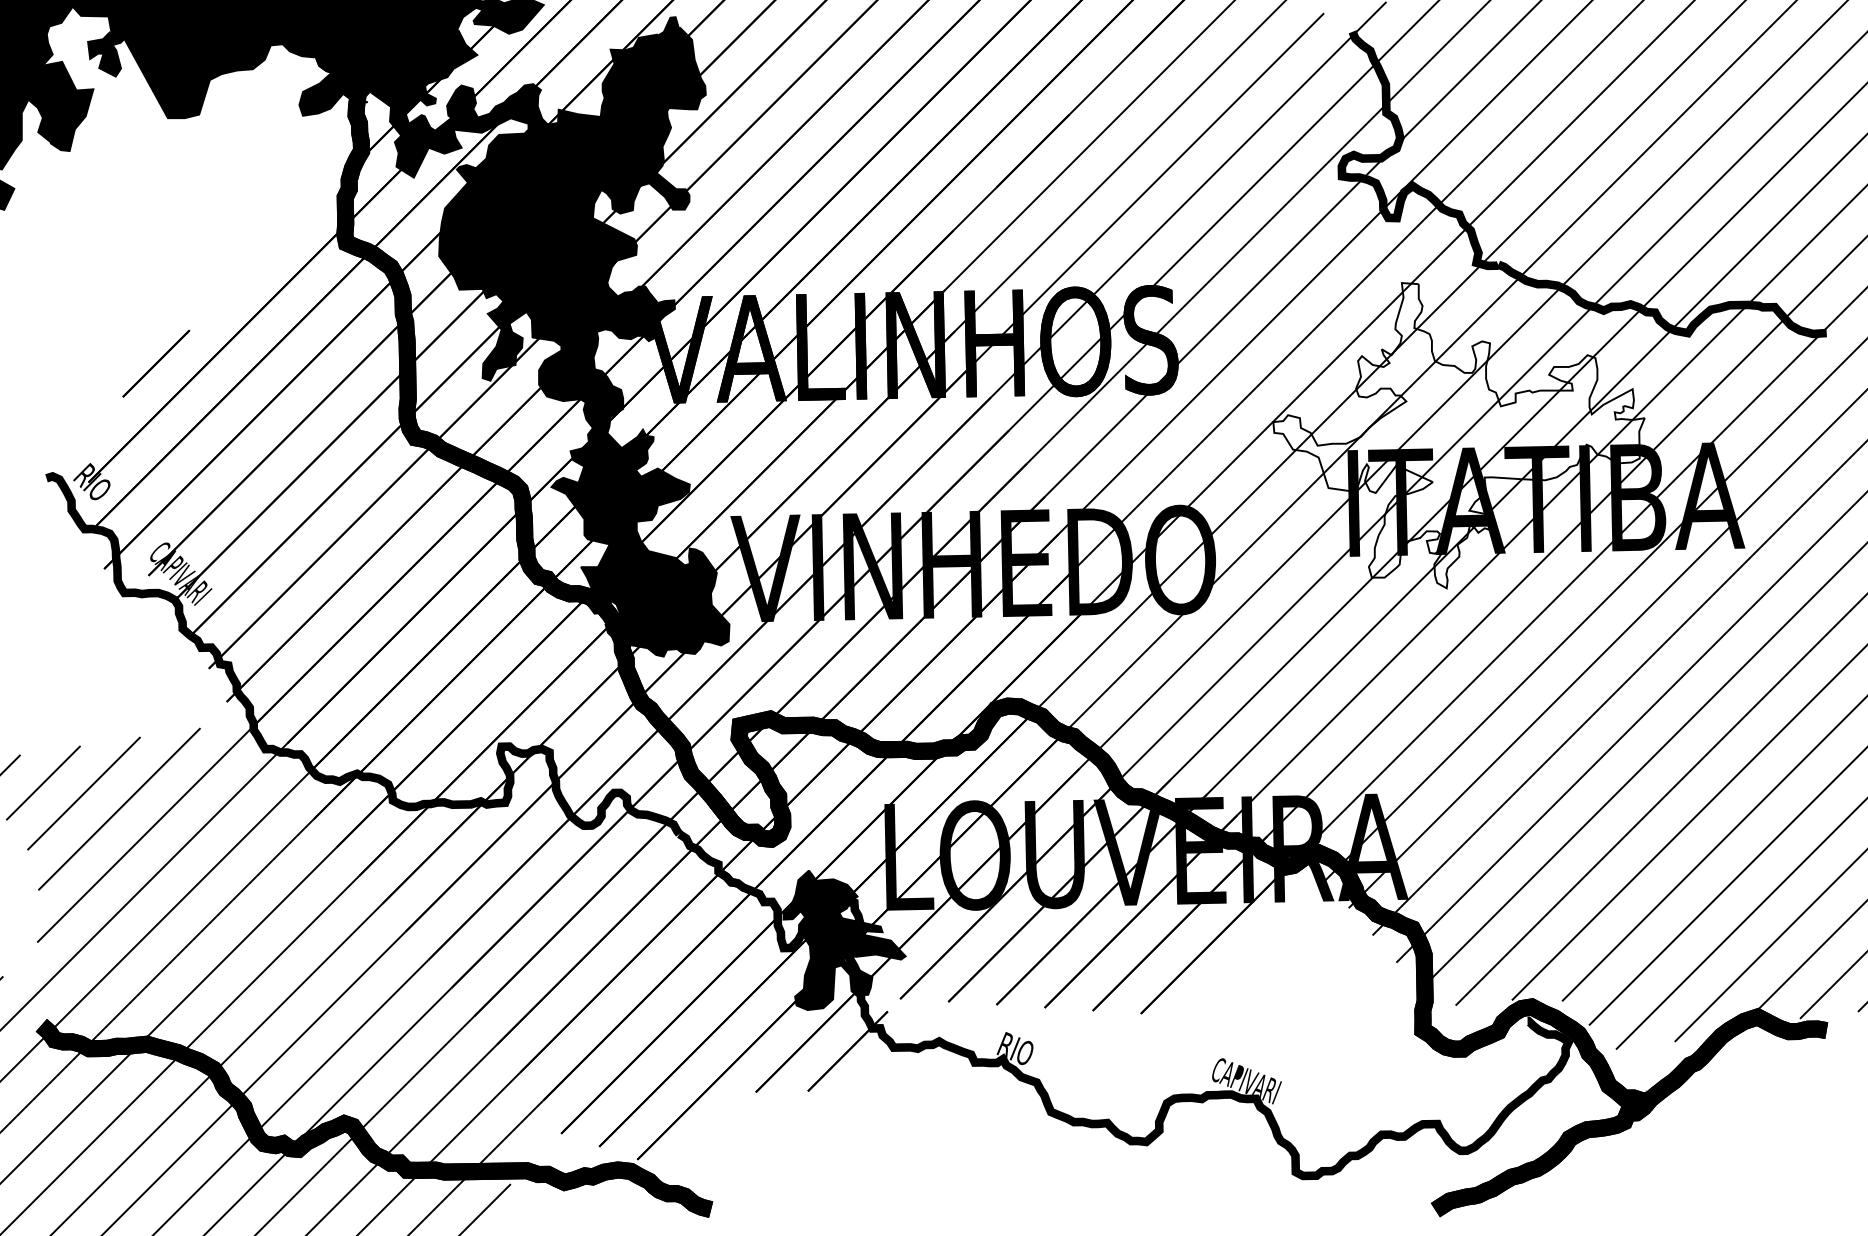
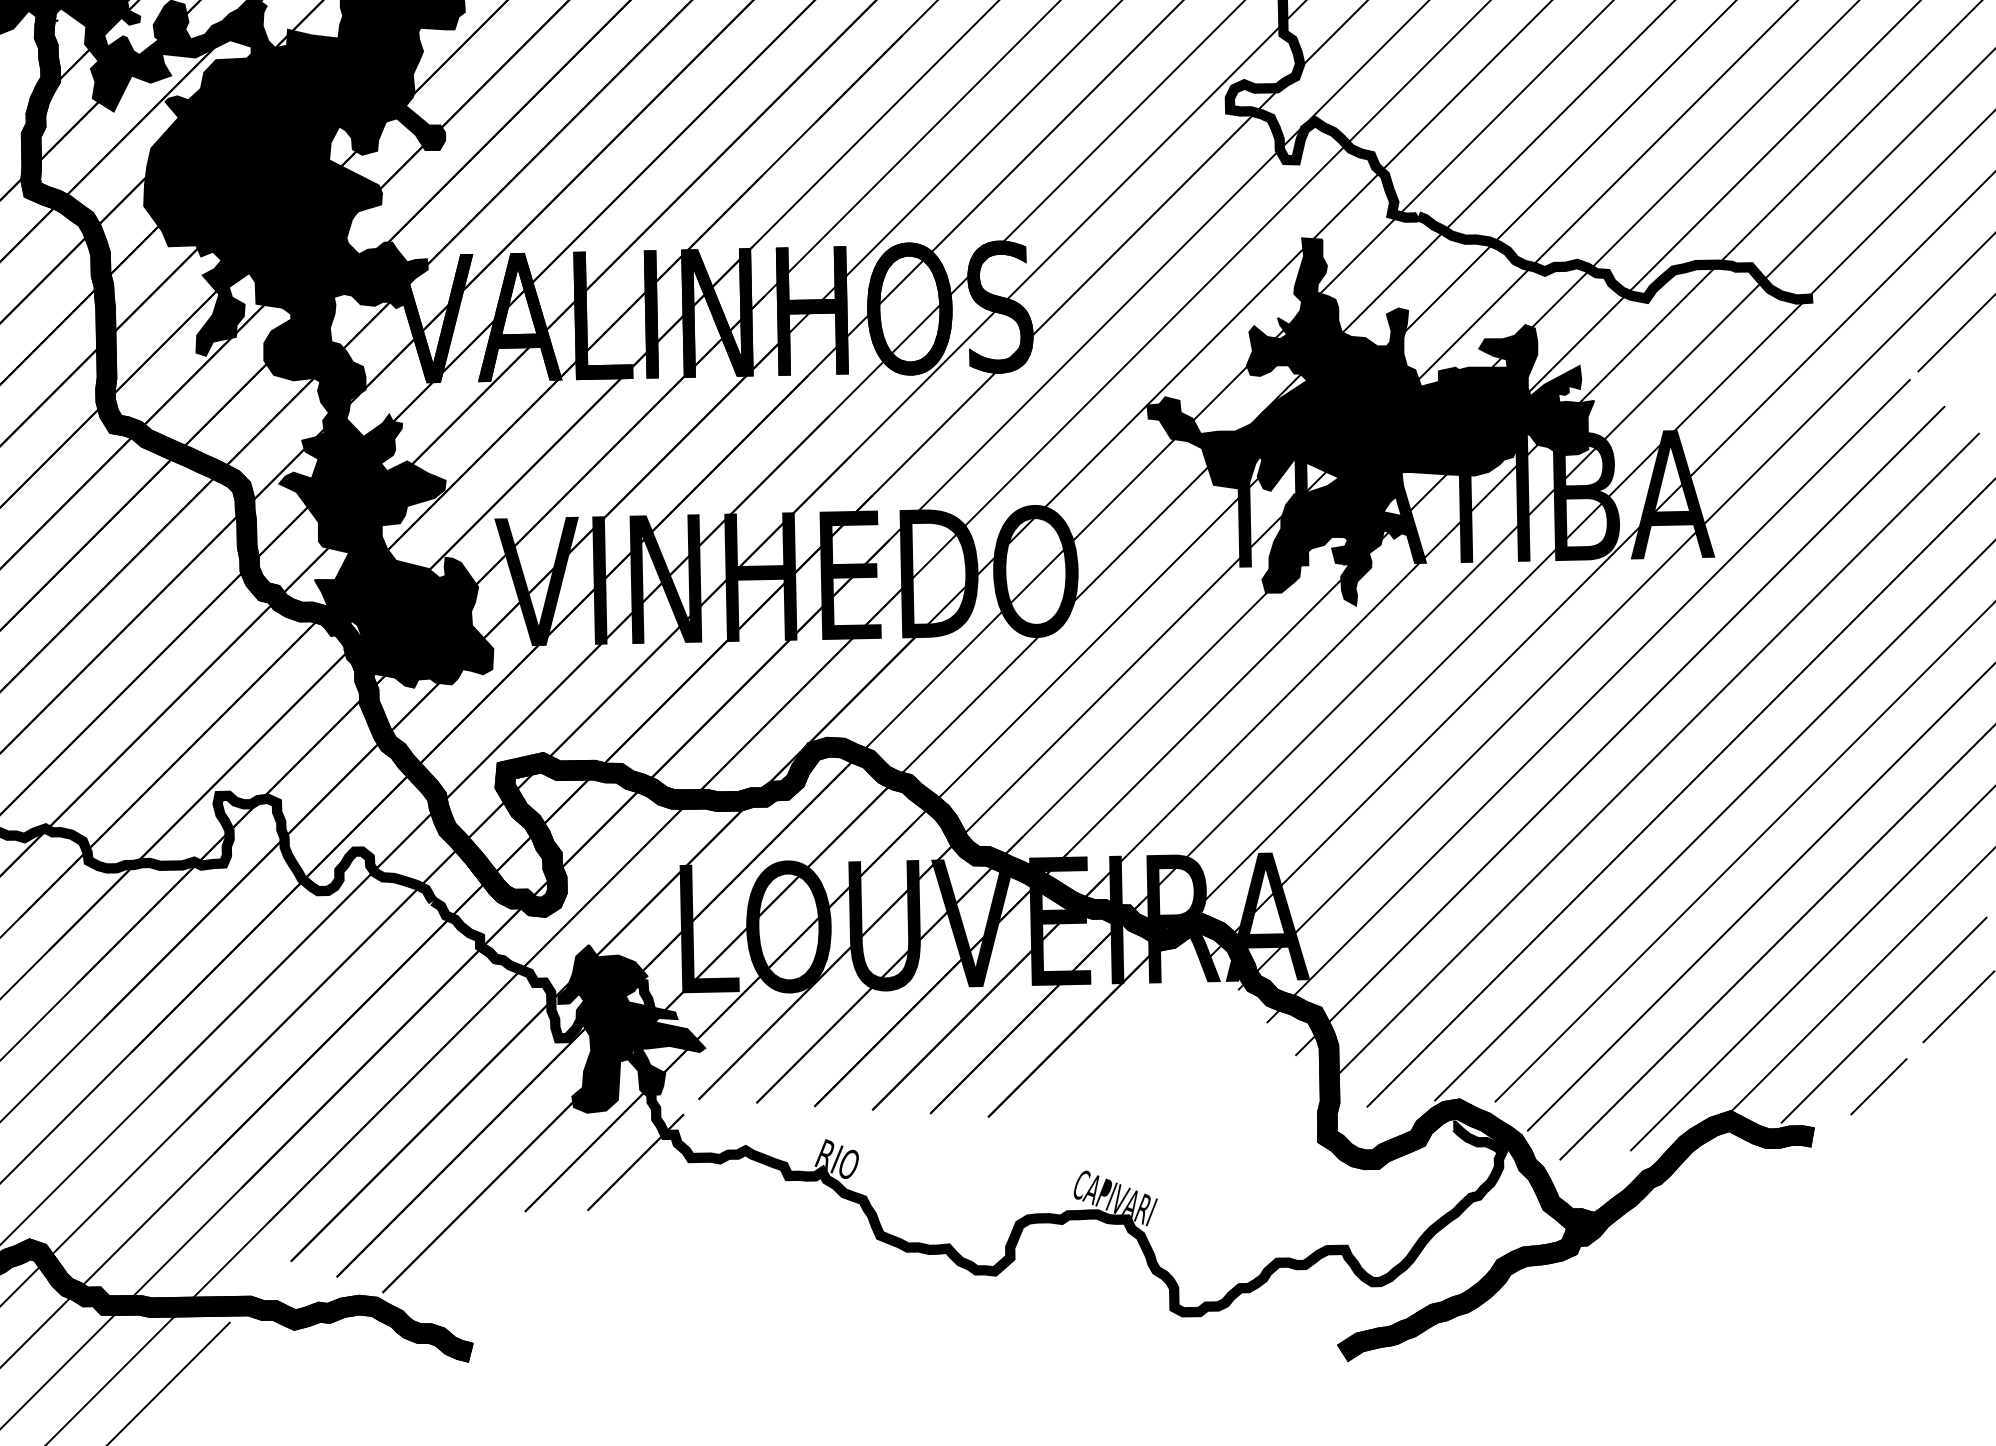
fill: (1458, 435) -> (1370, 421), added

